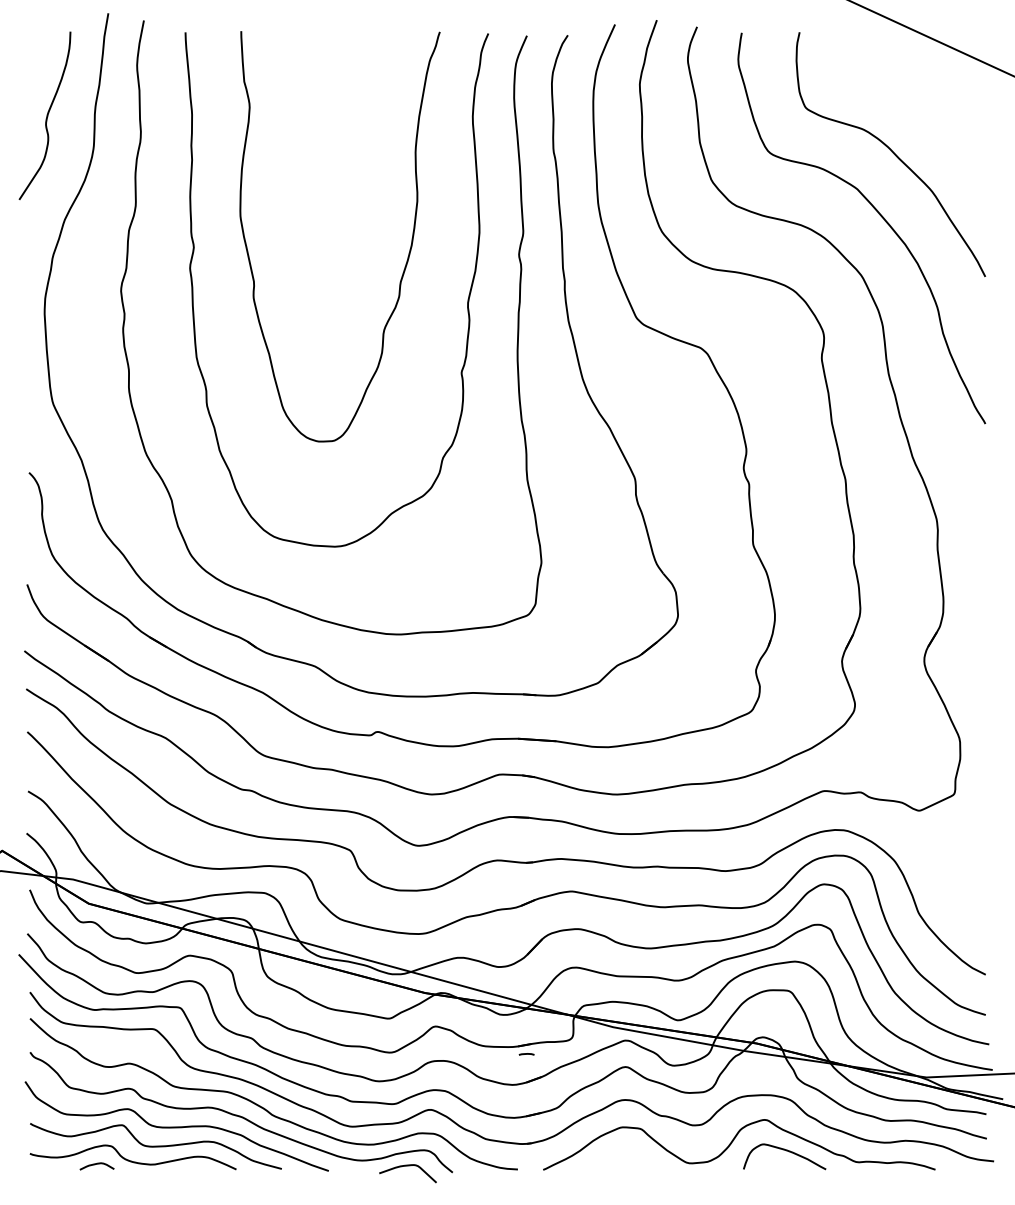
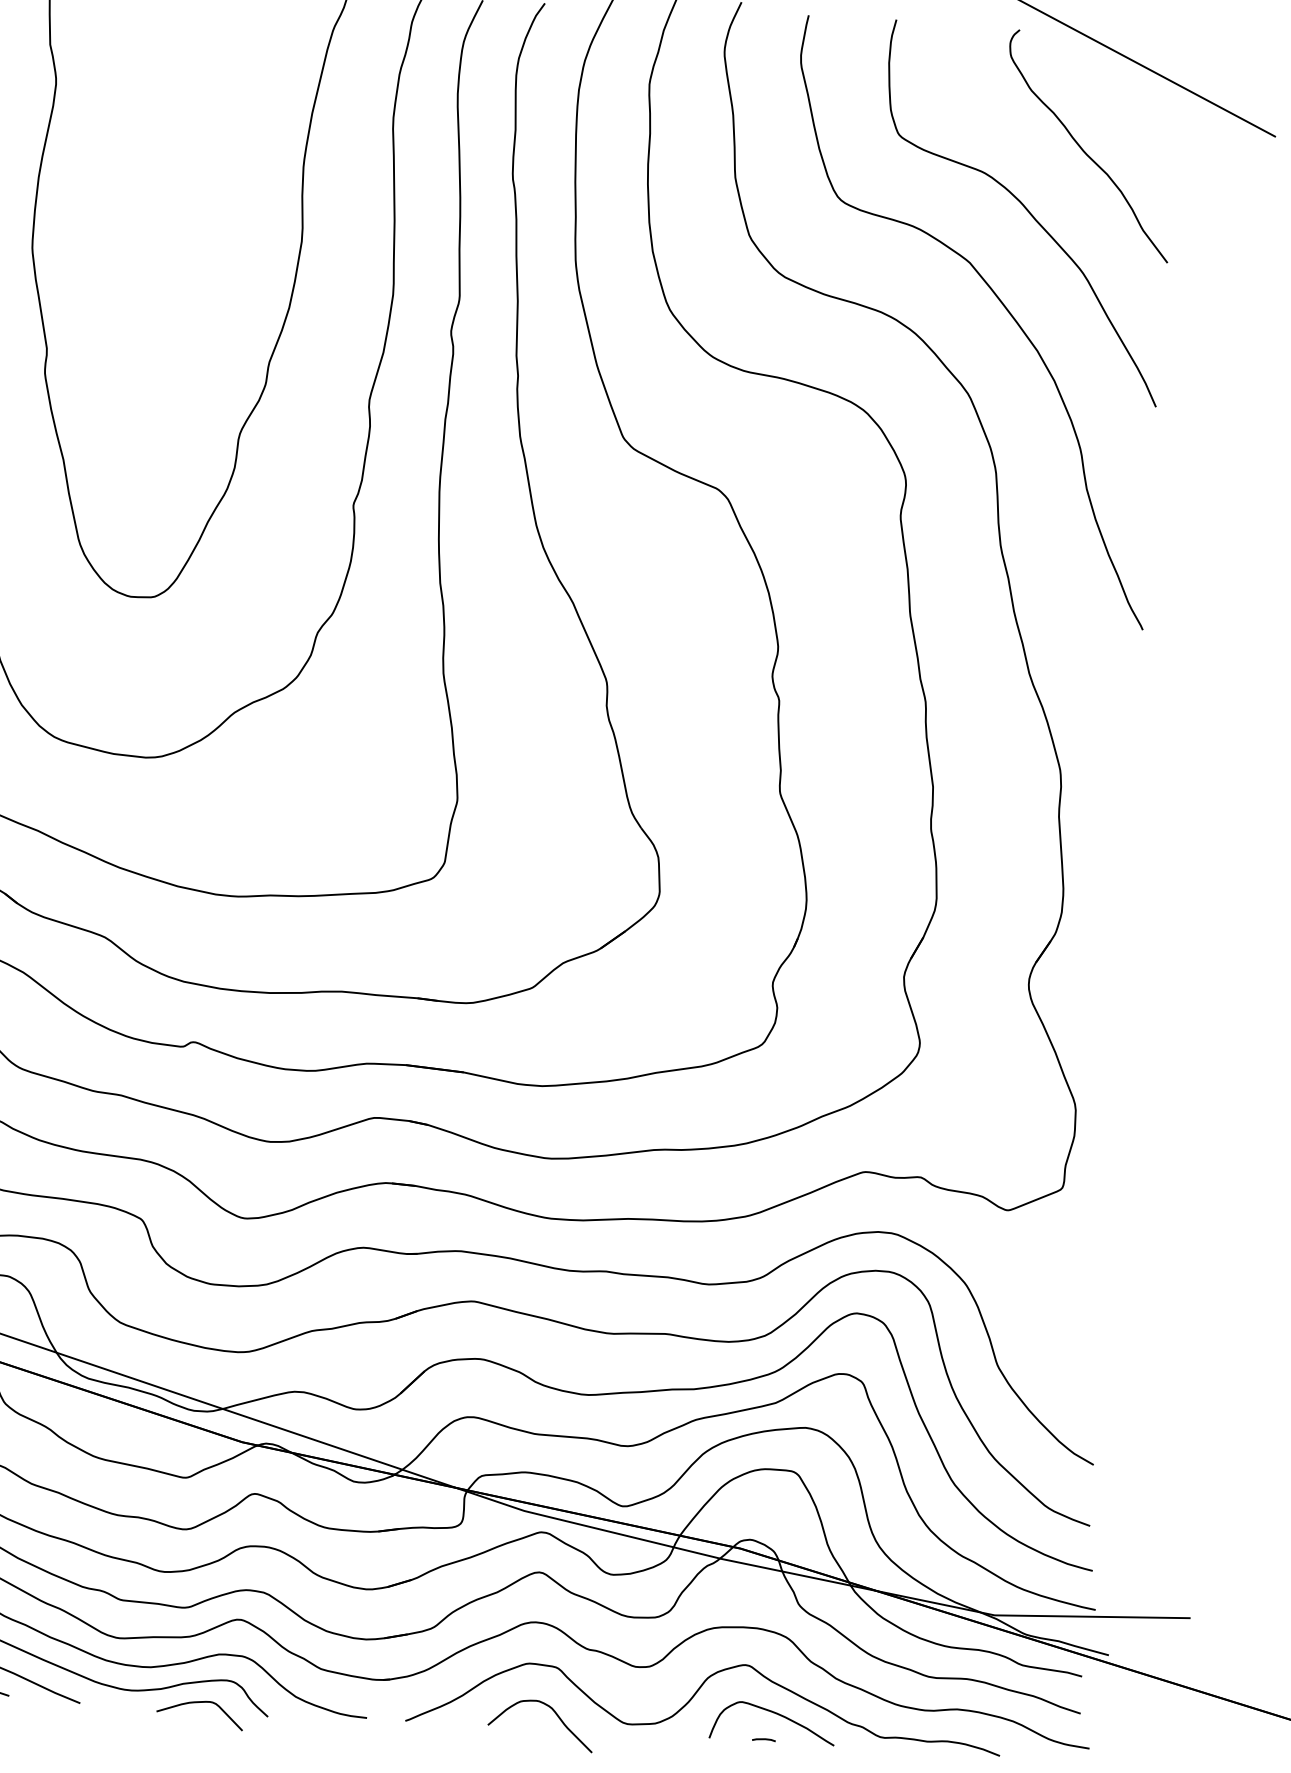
curve: (927, 109) -> (1083, 148), added
line: (526, 1054) -> (763, 1740), moved
curve: (642, 1161) -> (556, 1717), added

